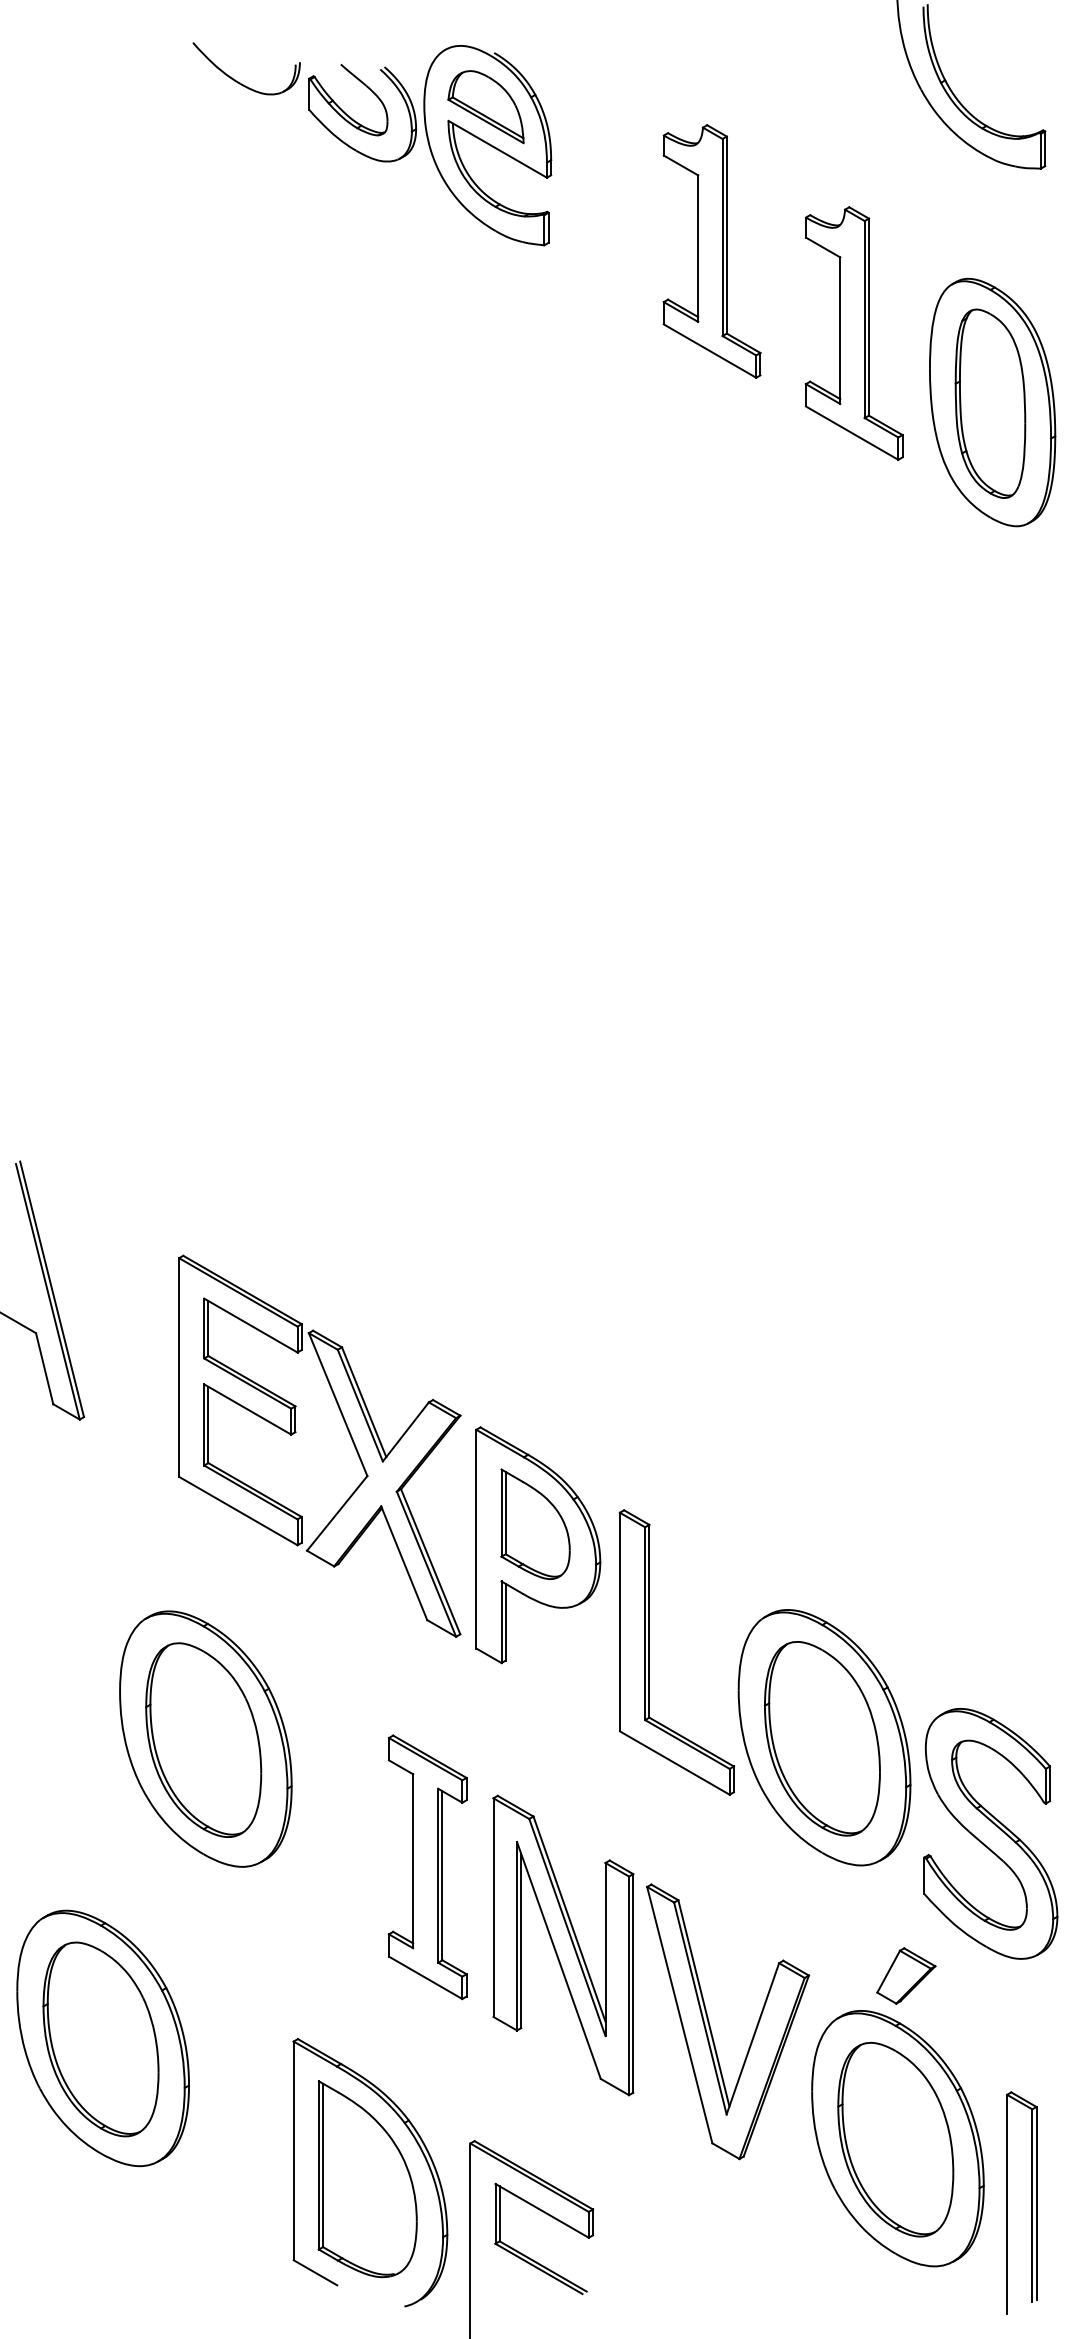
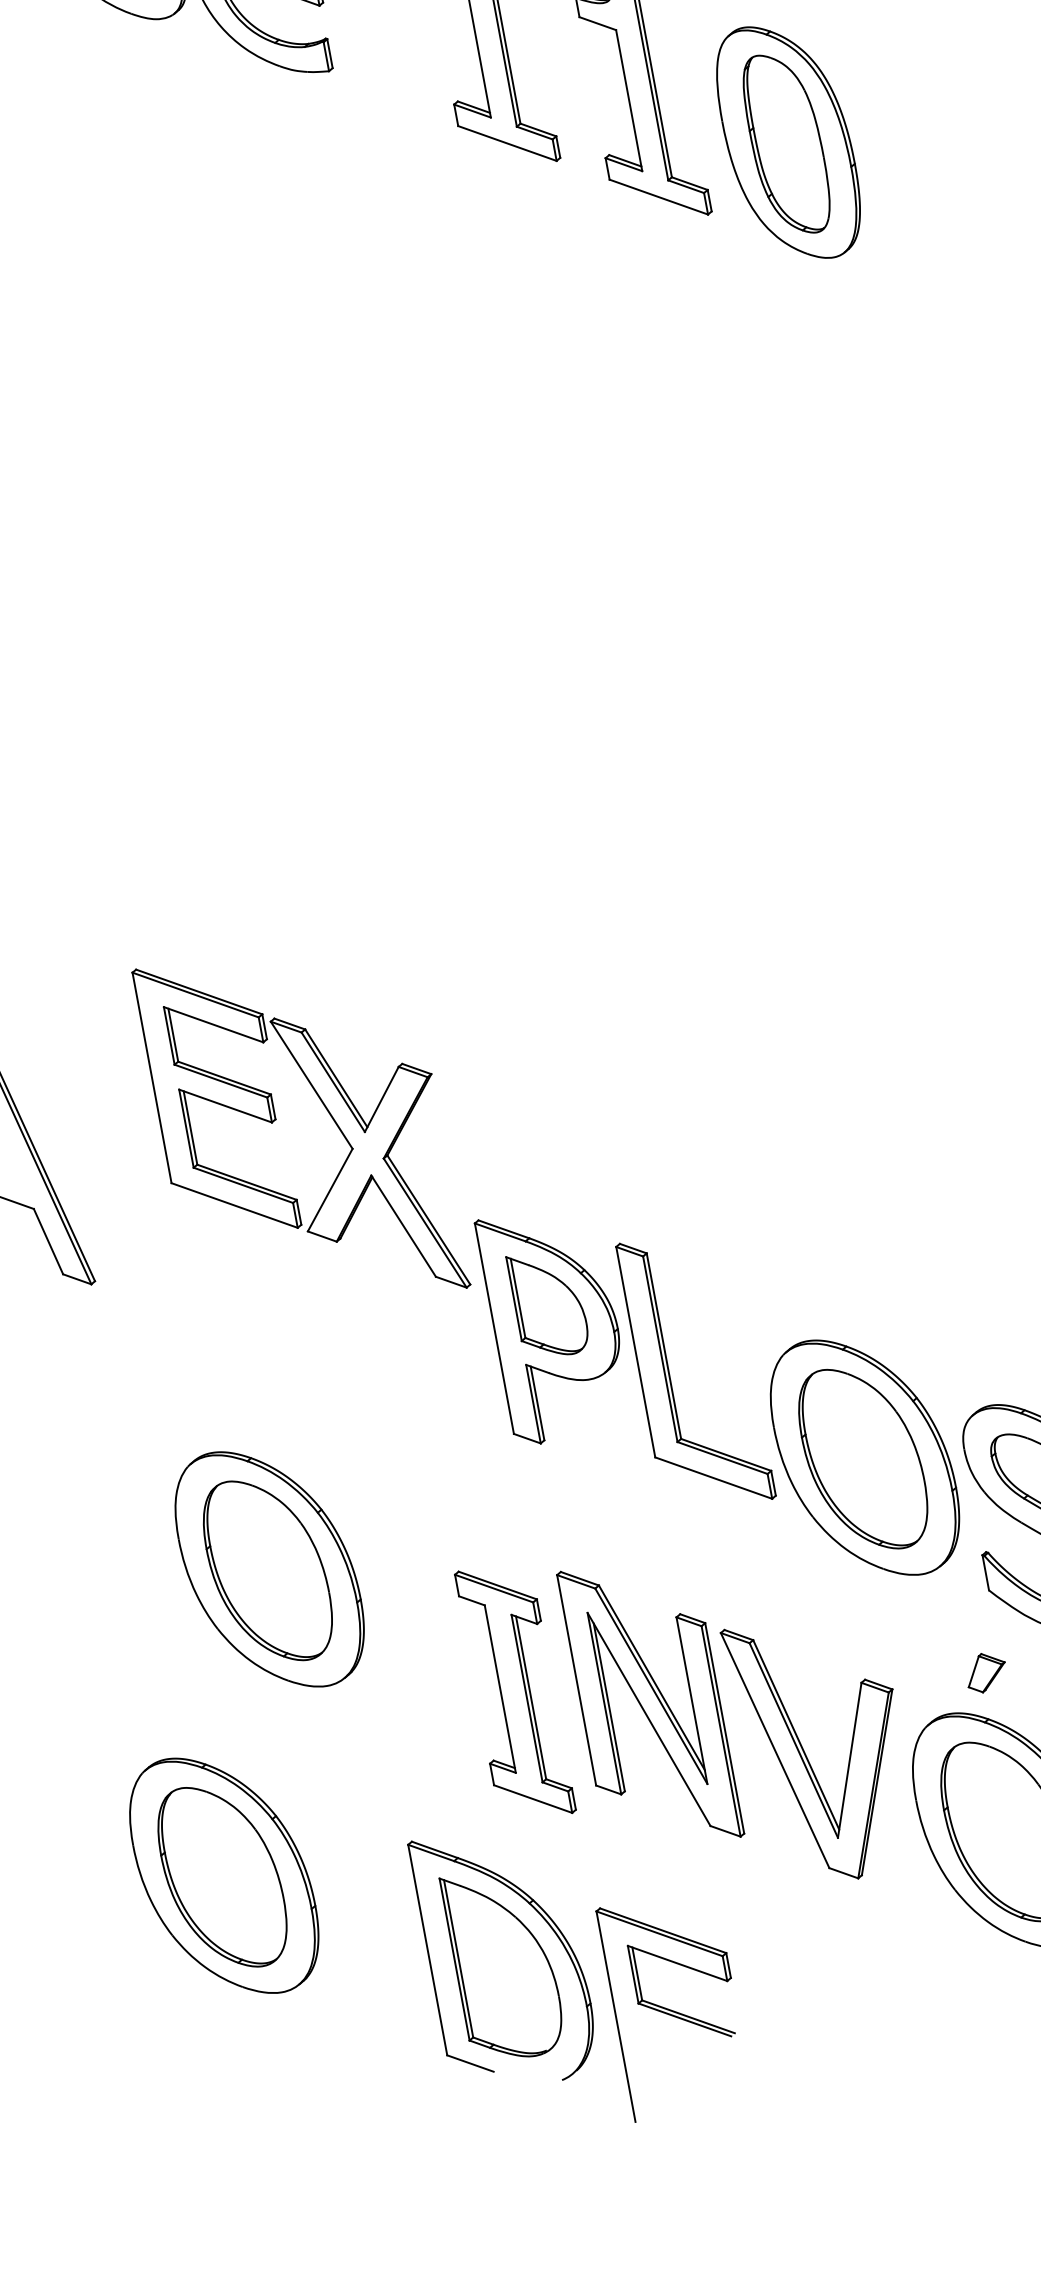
part: (296, 1432) -> (276, 1119), moved
part: (649, 1652) -> (669, 1376), moved
part: (427, 1867) -> (515, 1692), moved
part: (906, 1975) -> (986, 1671), size x0.7

